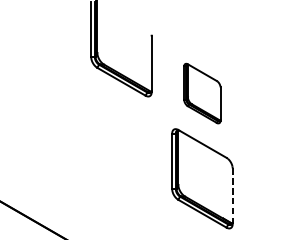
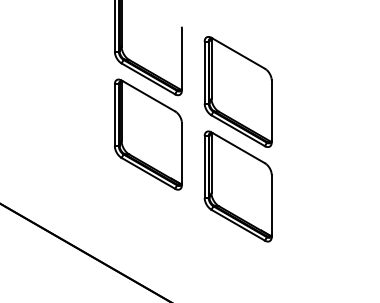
part: (201, 93) -> (237, 91), size x1.67
part: (121, 131) -> (148, 134), added
line: (232, 195) -> (271, 205), dashed -> solid

